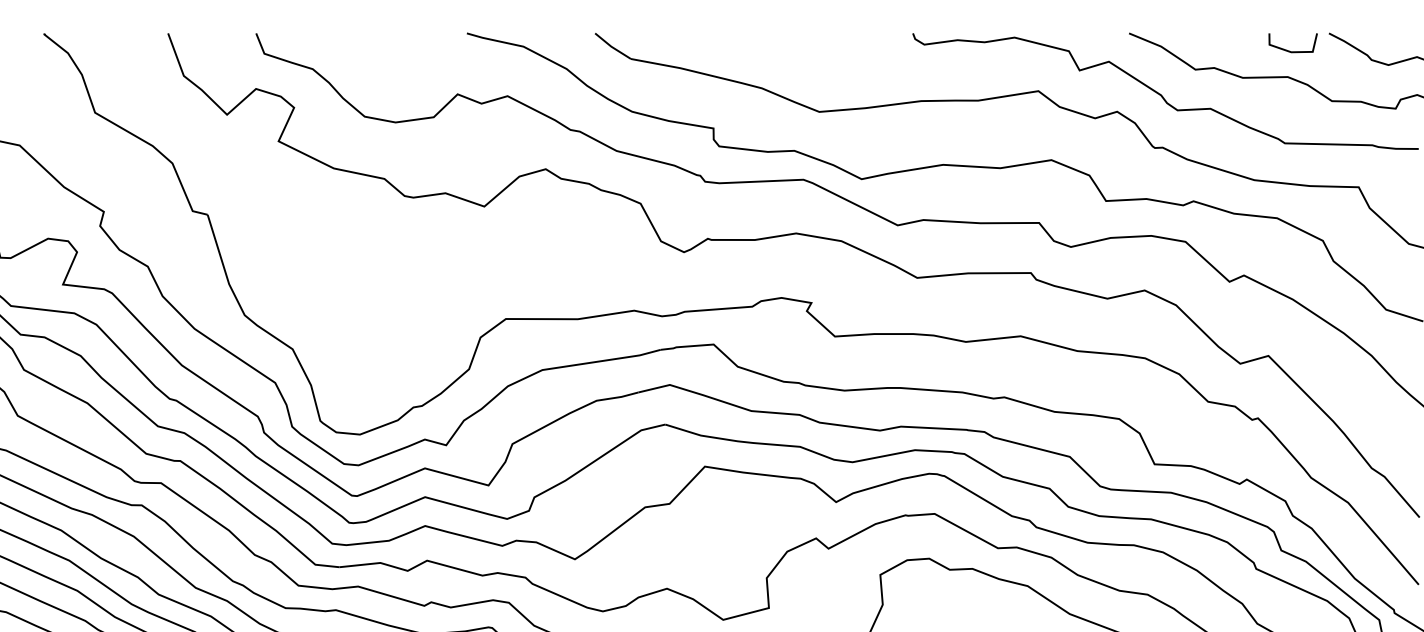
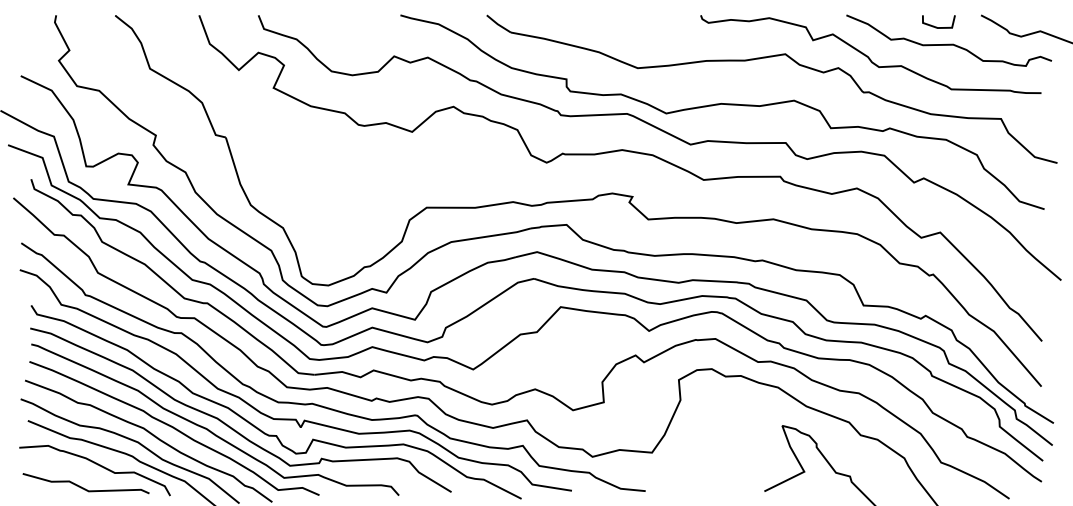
line: (1289, 49) -> (936, 26), moved

